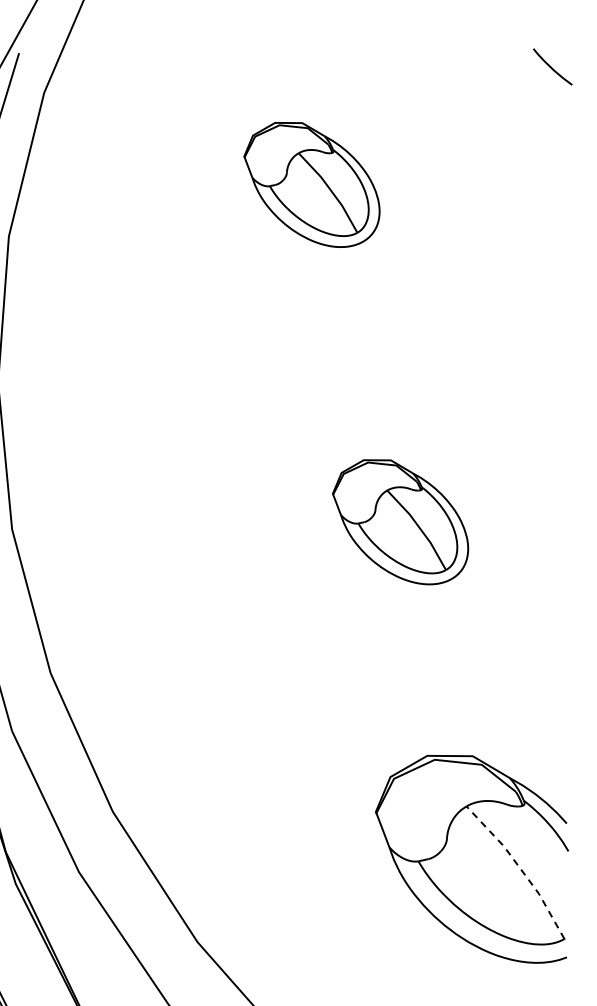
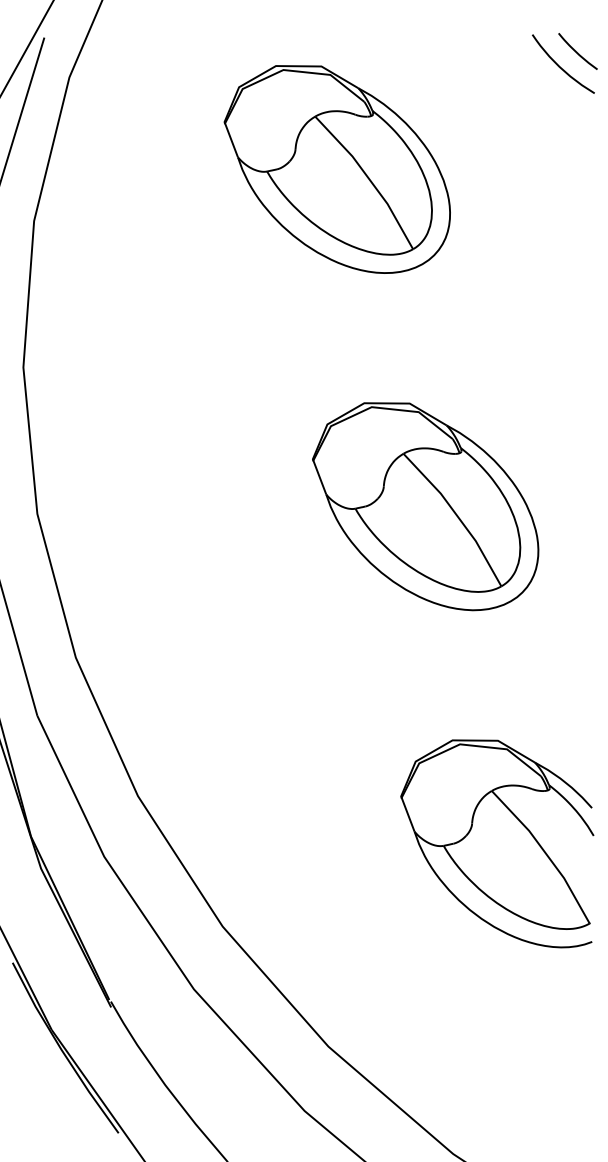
curve: (535, 81) -> (560, 66), added
part: (311, 184) -> (336, 169), size x1.67
part: (400, 521) -> (425, 506), size x1.67
line: (520, 868) -> (545, 853), dashed -> solid

